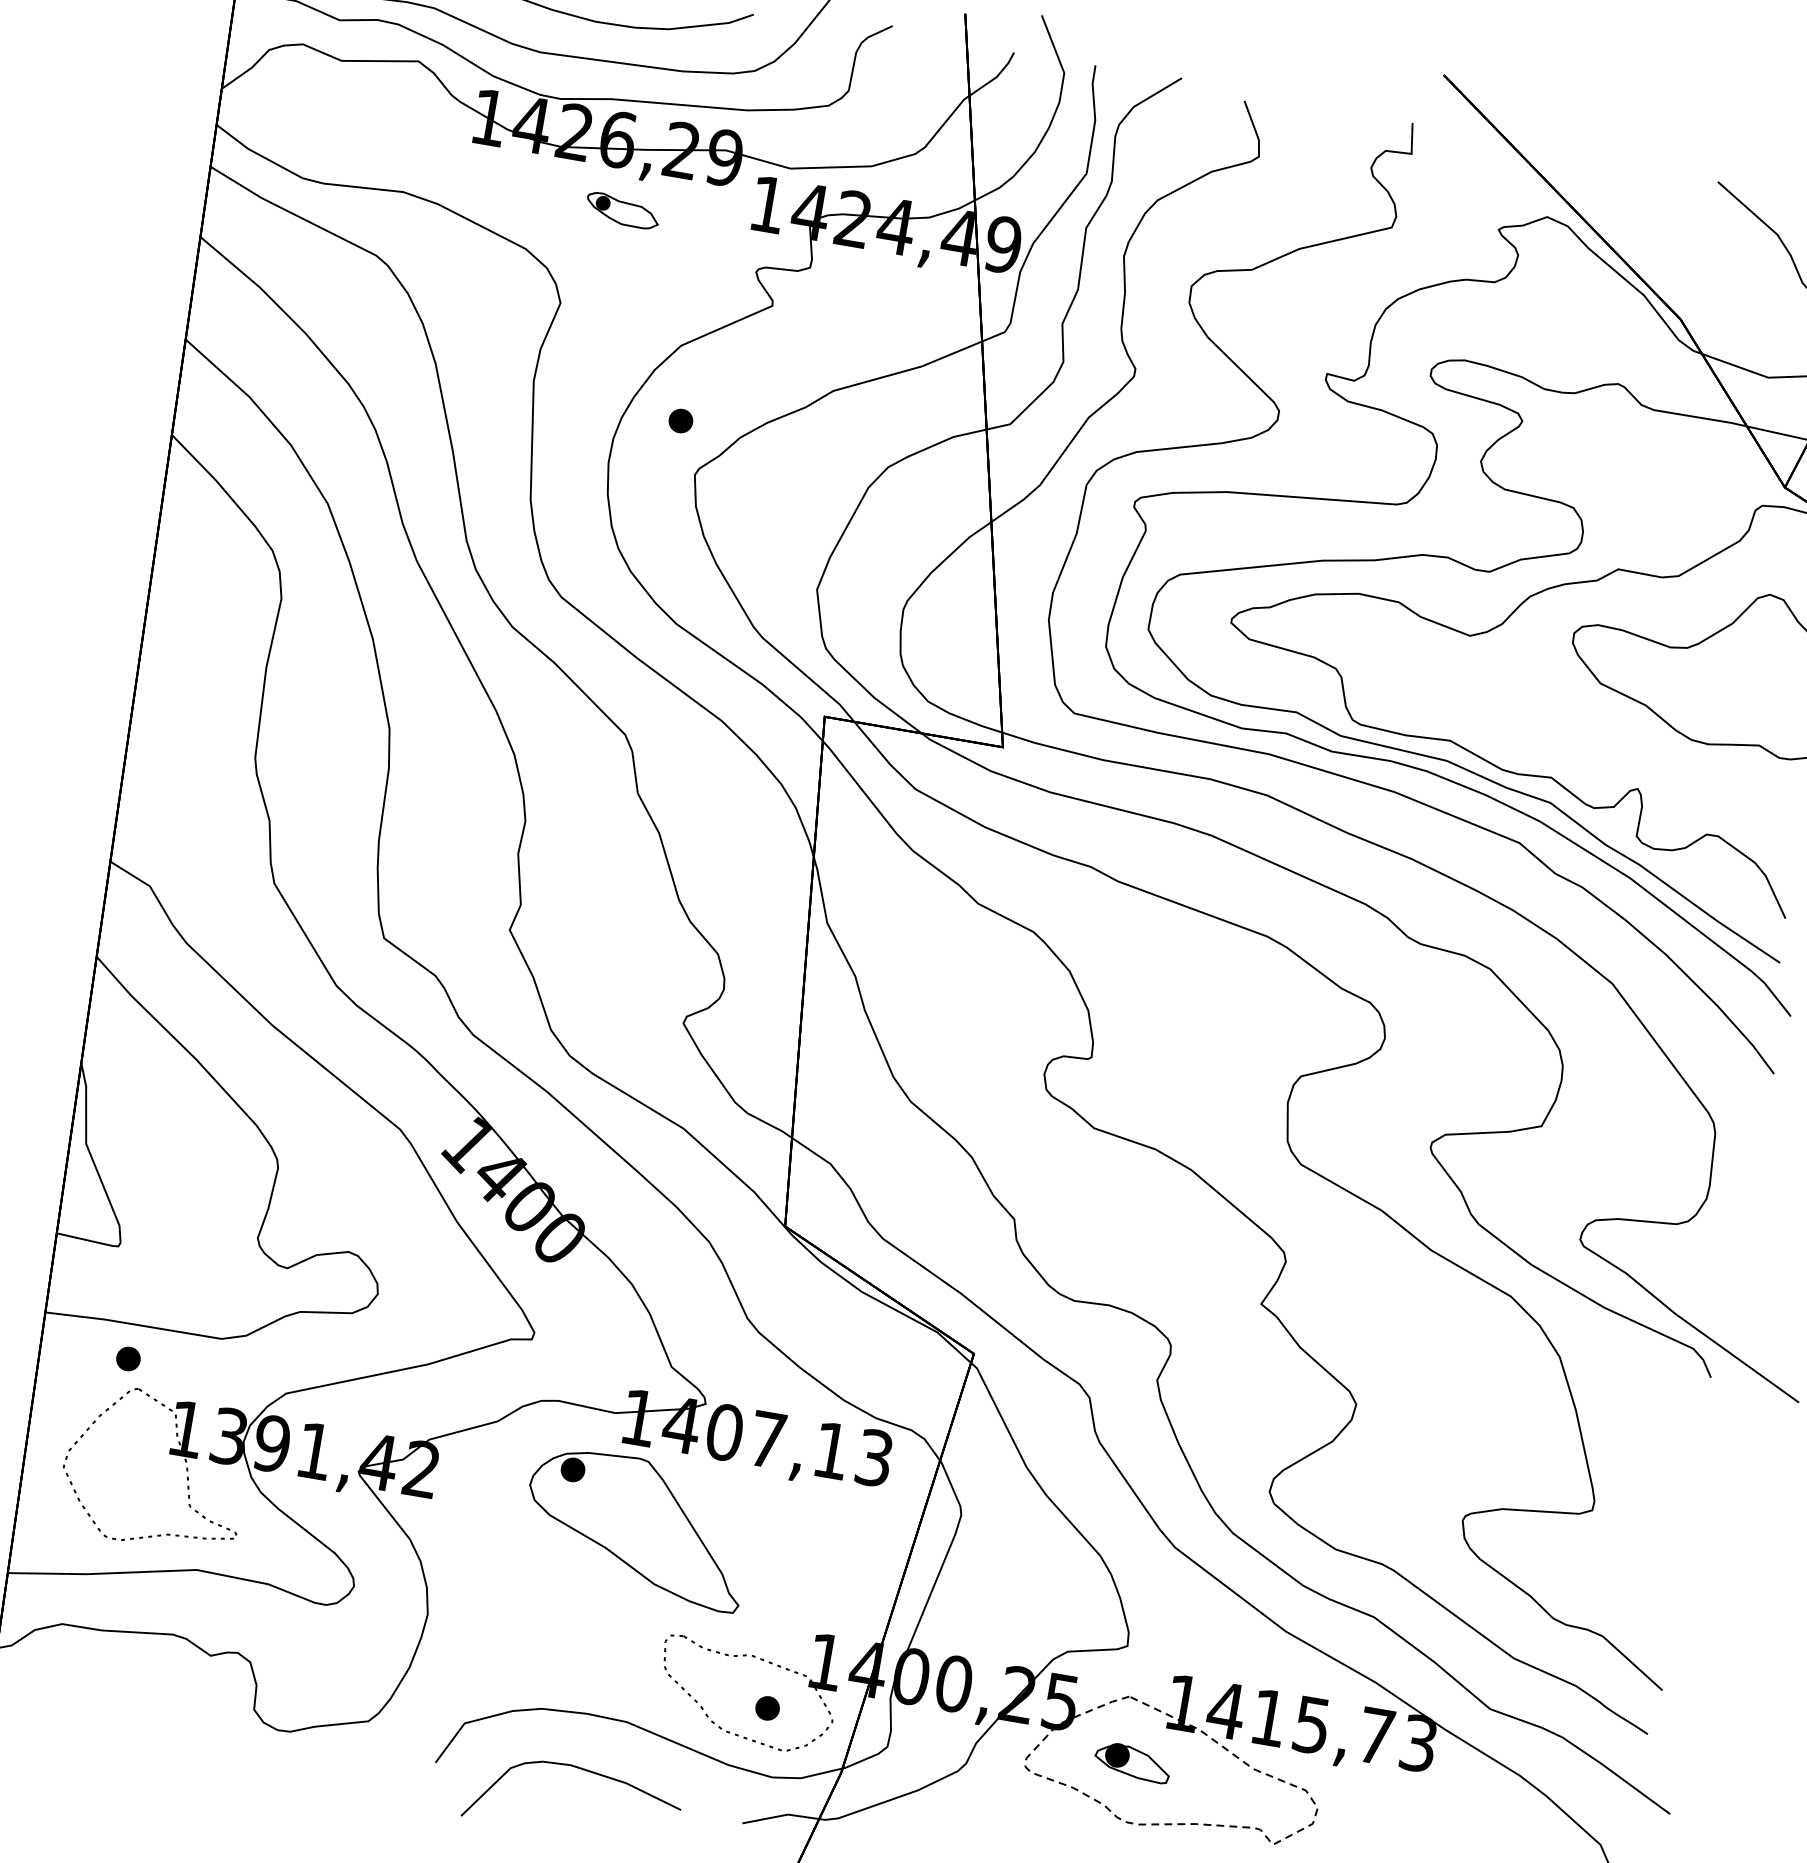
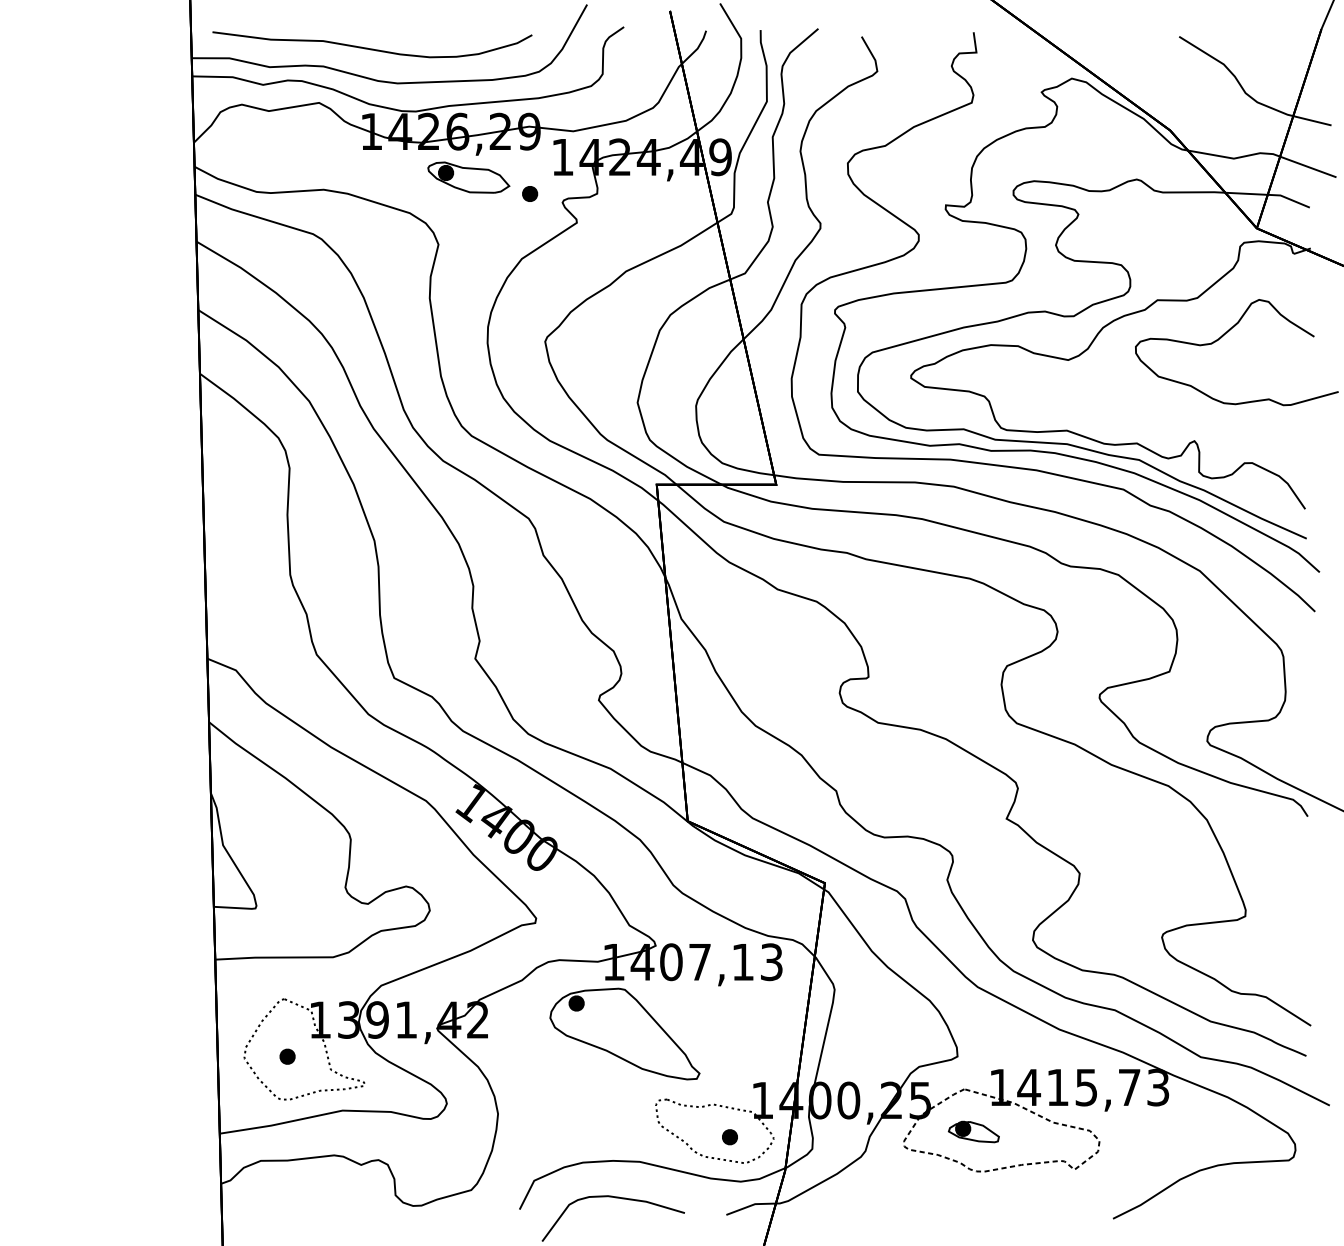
part: (622, 210) -> (468, 177), size x1.67
part: (681, 420) -> (530, 193), moved
part: (128, 1358) -> (287, 1056), moved

